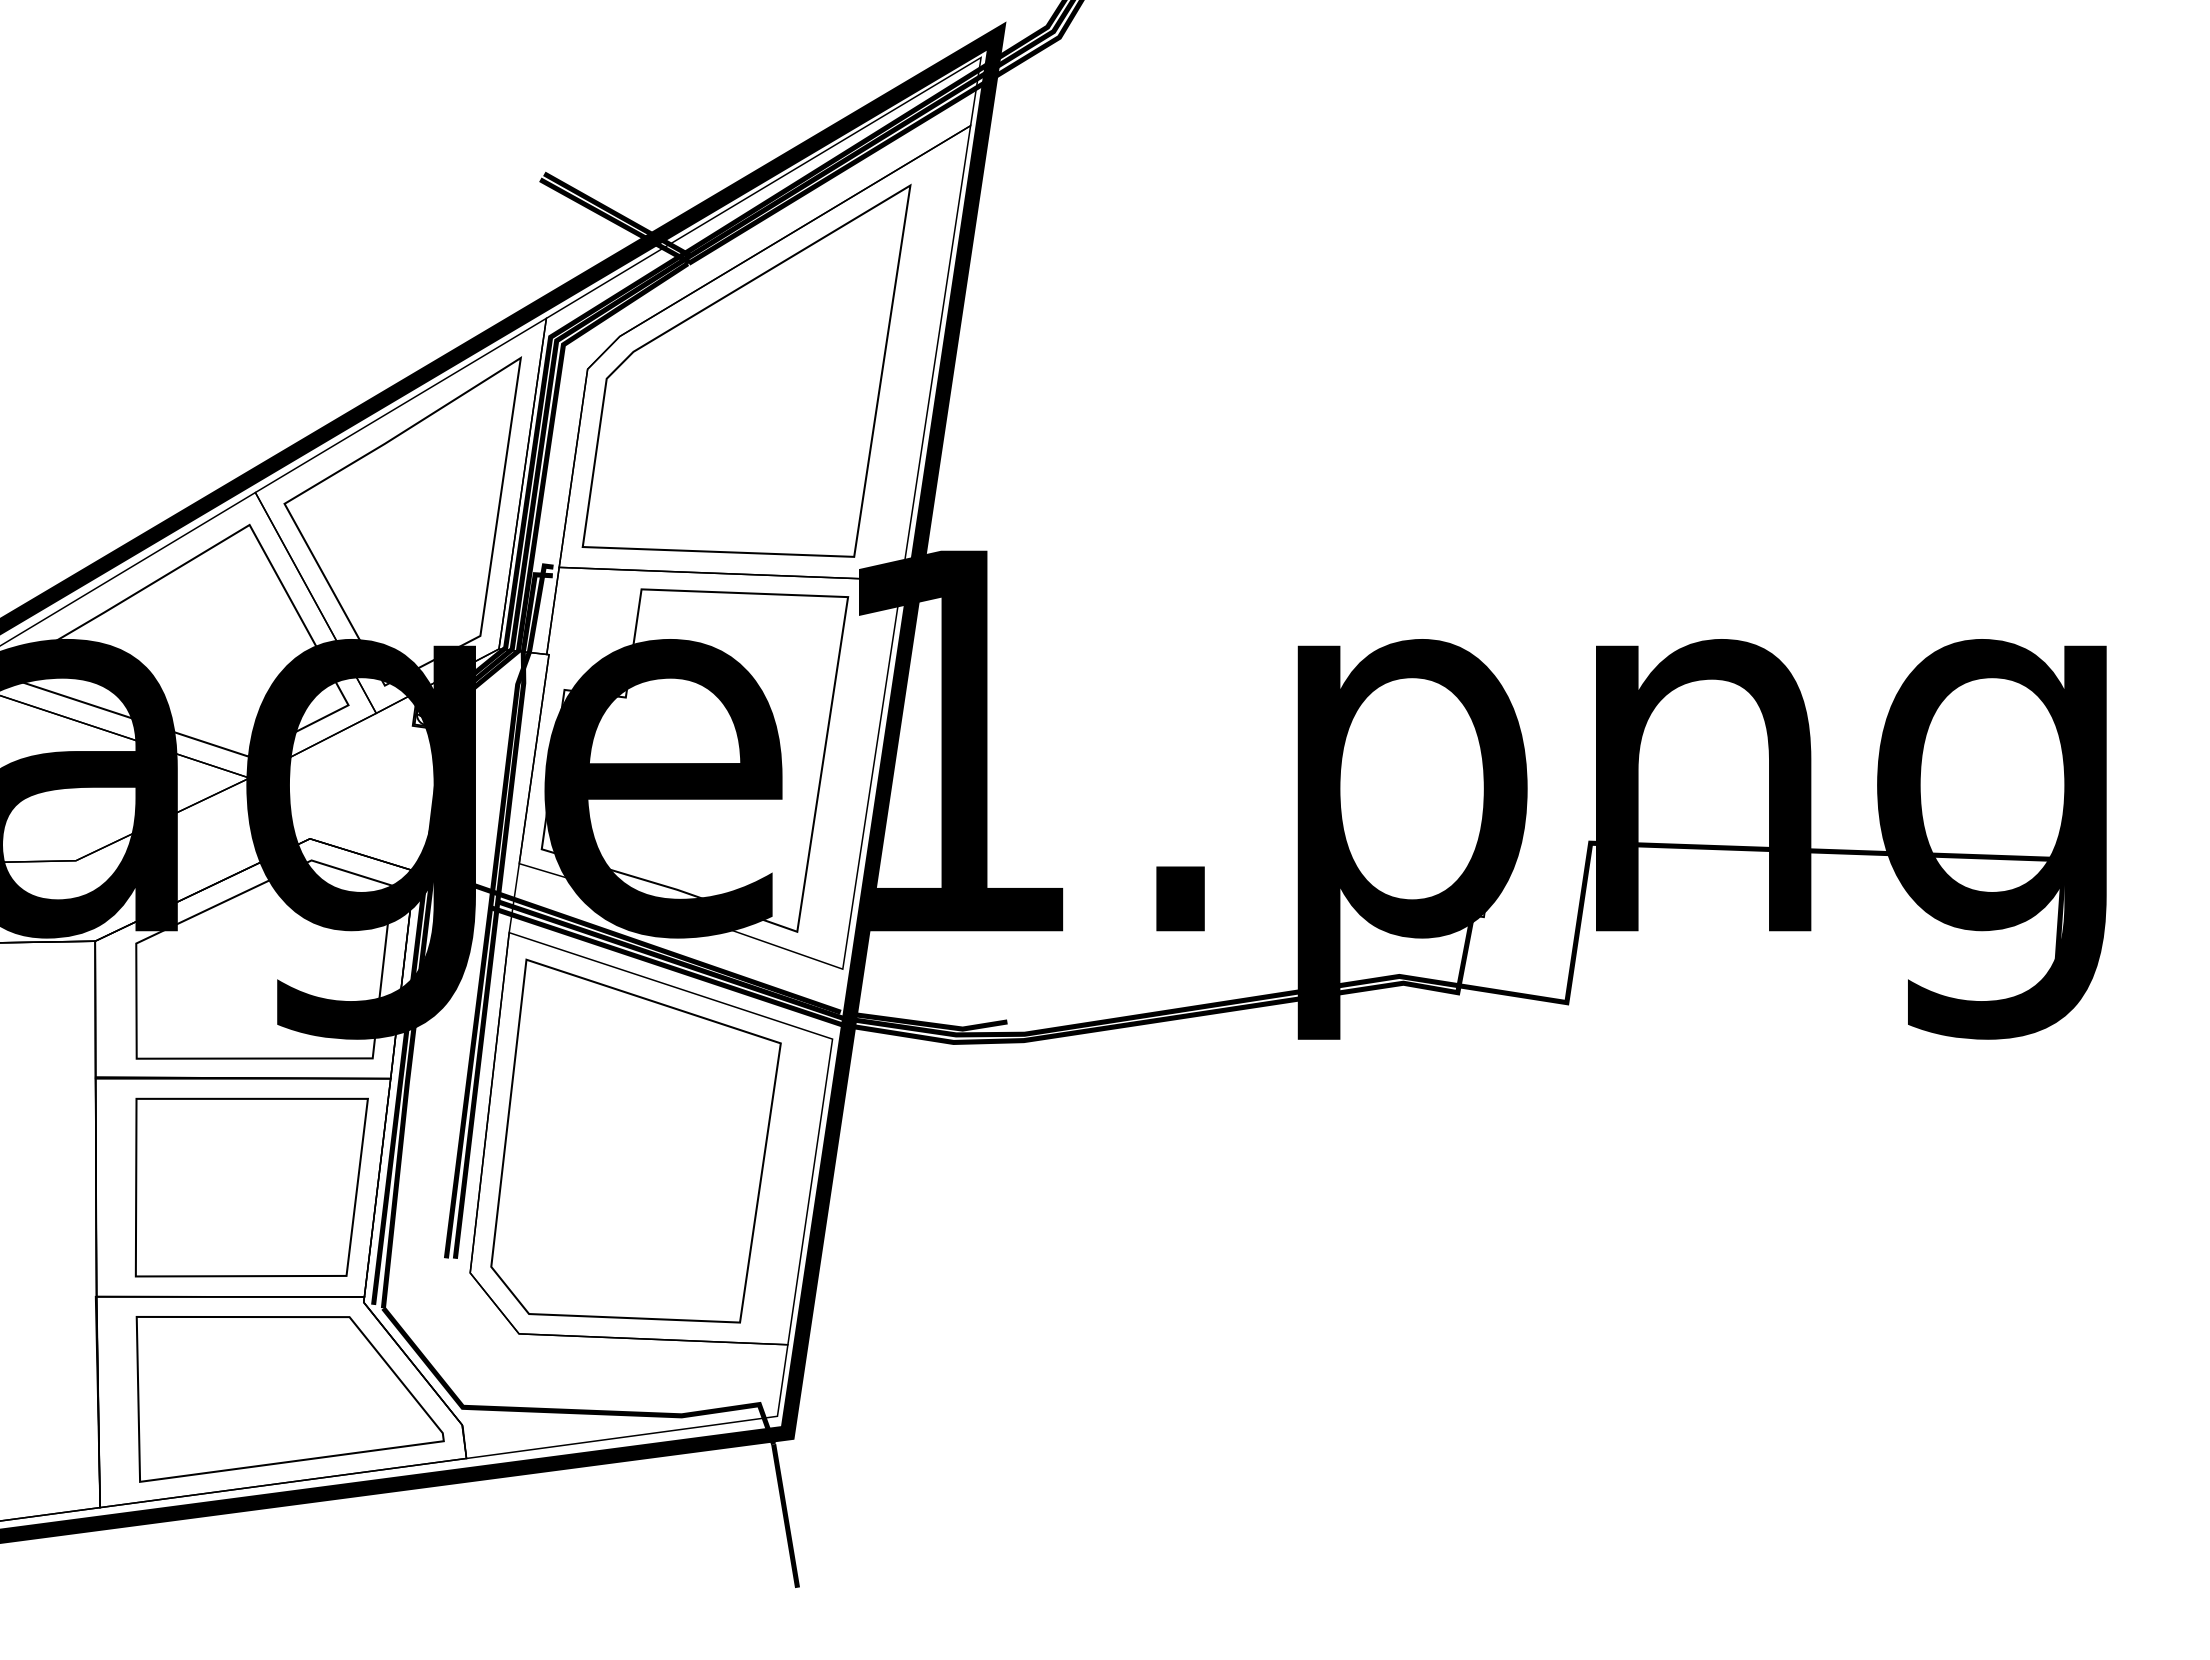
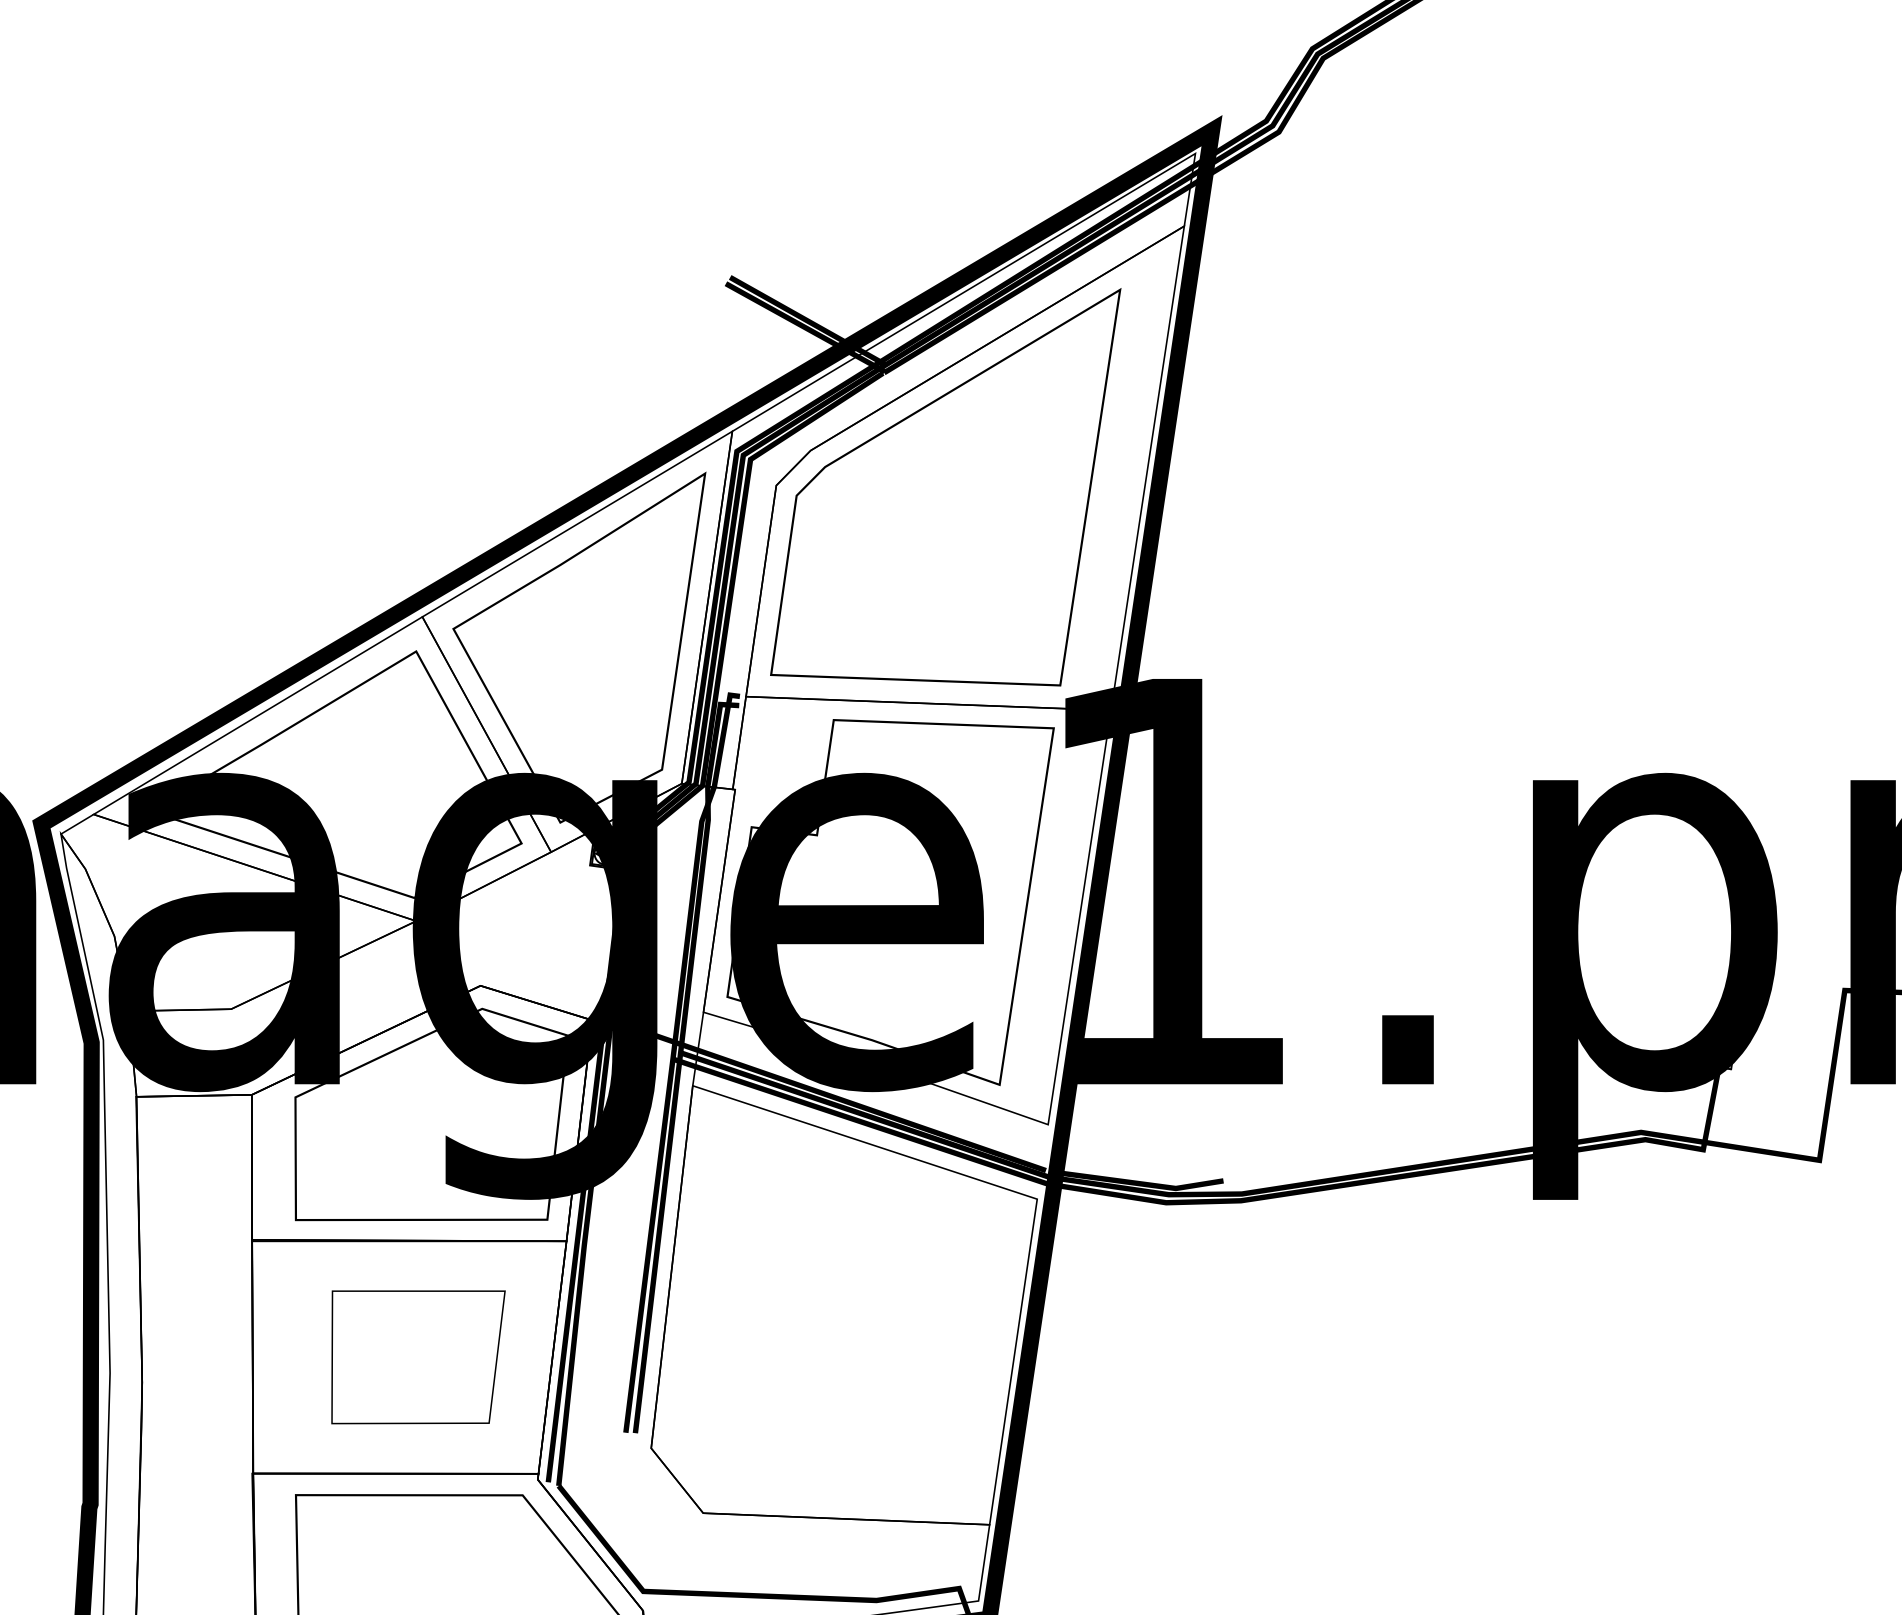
part: (635, 1140) -> (827, 1307), removed
part: (251, 1187) -> (418, 1357), size x0.7

